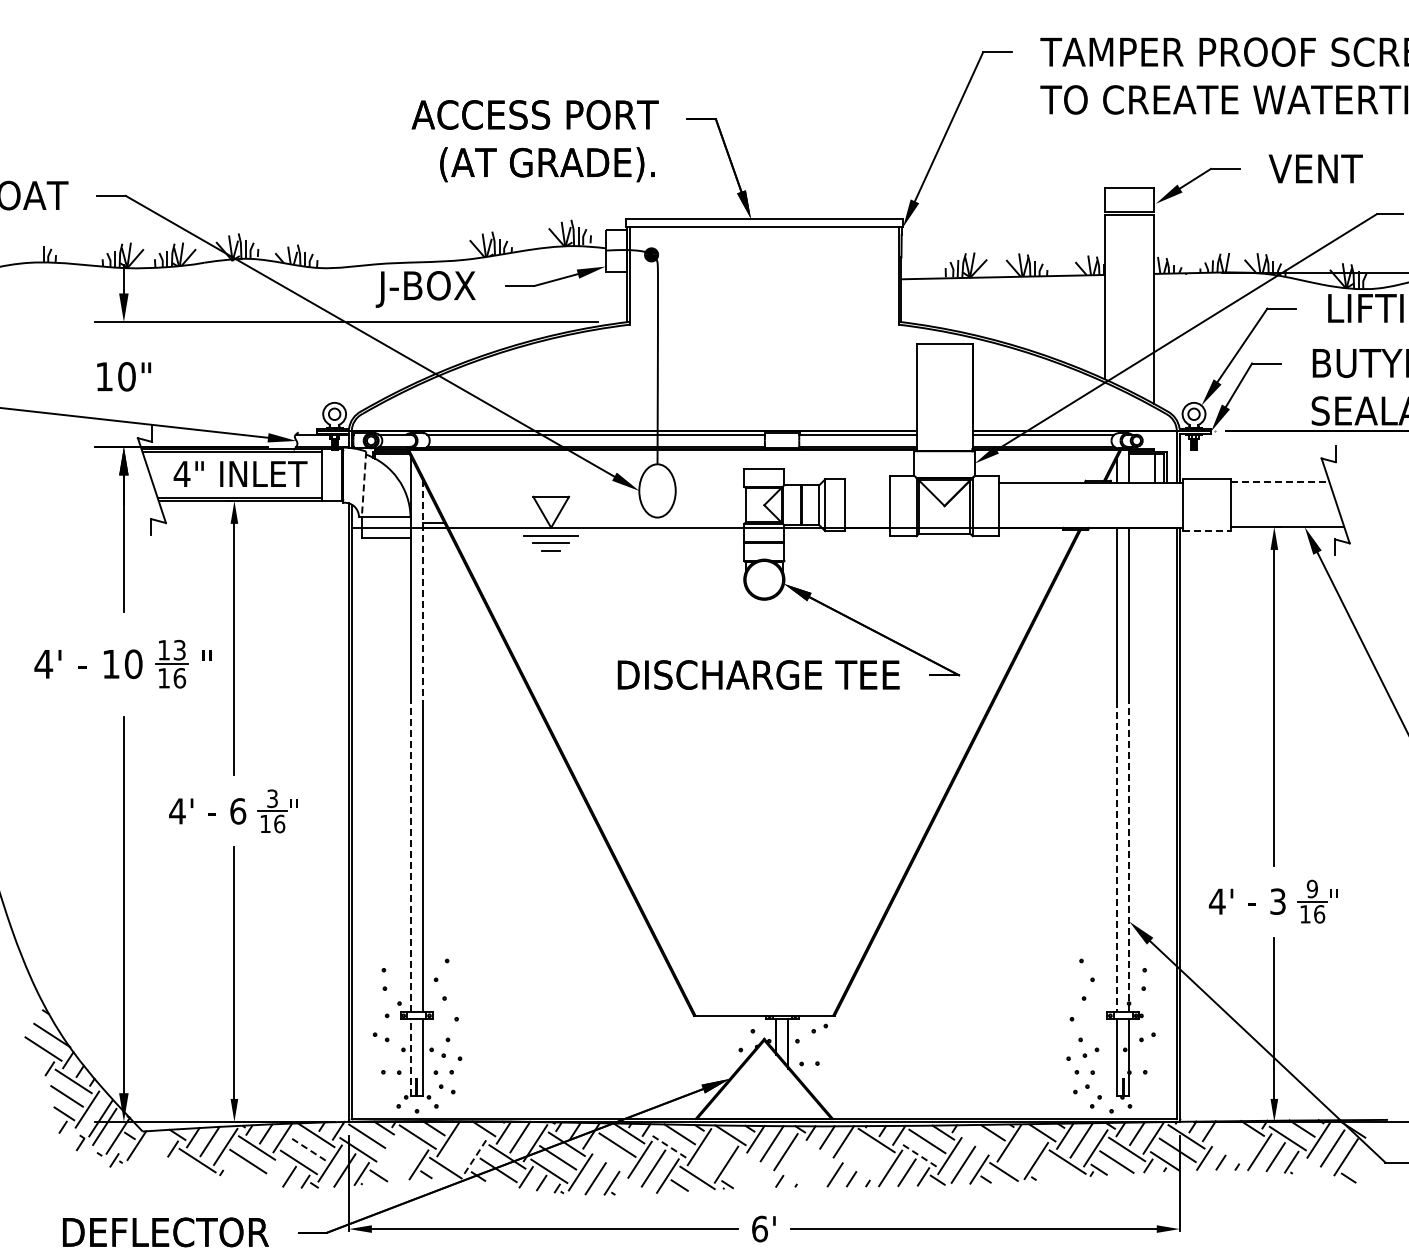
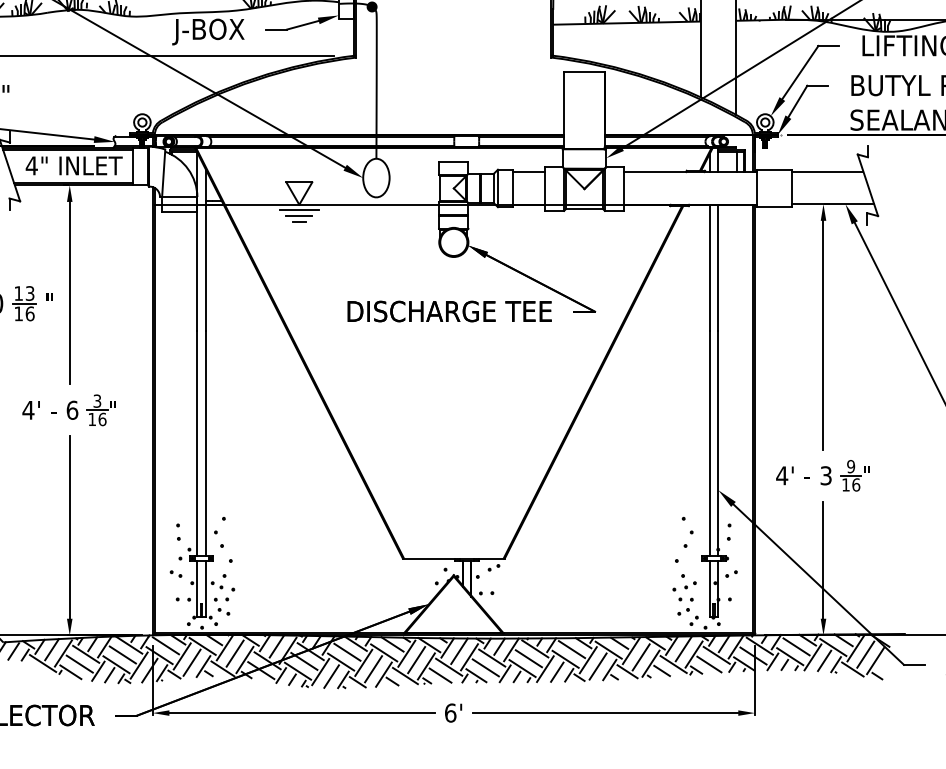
line: (1280, 481) -> (827, 171), dashed -> solid
line: (867, 482) -> (528, 171), added
line: (364, 484) -> (164, 173), dashed -> solid
line: (1207, 531) -> (775, 207), dashed -> solid
line: (422, 590) -> (206, 250), dashed -> solid
line: (1117, 856) -> (709, 443), dashed -> solid
line: (410, 857) -> (197, 443), dashed -> solid
line: (1129, 857) -> (718, 443), dashed -> solid
line: (410, 1057) -> (197, 588), dashed -> solid
line: (1237, 1137) -> (796, 646), added
line: (978, 1142) -> (609, 650), added
line: (156, 1143) -> (13, 651), added
line: (667, 1145) -> (383, 652), dashed -> solid
line: (462, 1147) -> (235, 653), added
line: (307, 1148) -> (122, 654), dashed -> solid
line: (389, 1150) -> (182, 656), added
line: (1228, 1150) -> (790, 656), added
line: (817, 1152) -> (492, 657), added
line: (1022, 1152) -> (640, 657), added
line: (867, 1153) -> (528, 658), added
line: (918, 1154) -> (565, 659), dashed -> solid
line: (476, 1155) -> (245, 659), dashed -> solid
line: (712, 1155) -> (416, 659), added
line: (608, 1158) -> (340, 661), added
line: (402, 1159) -> (191, 662), added
line: (757, 1165) -> (448, 667), added
line: (808, 1166) -> (485, 667), added
line: (859, 1167) -> (522, 668), added
line: (1314, 1168) -> (852, 669), added
line: (1051, 1170) -> (661, 670), added
line: (273, 1171) -> (98, 671), added
line: (235, 1172) -> (70, 672), added
line: (746, 1177) -> (440, 675), added
line: (795, 1177) -> (476, 675), added
line: (631, 1186) -> (357, 682), added

